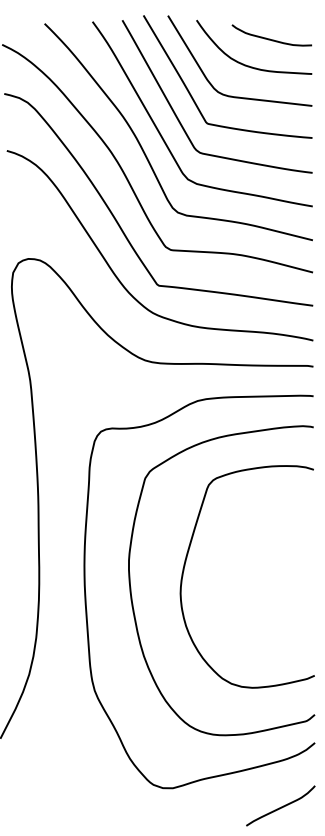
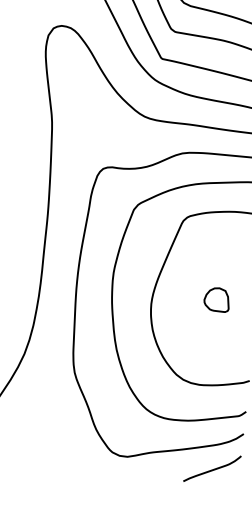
part: (261, 578) -> (216, 299), added
curve: (281, 806) -> (212, 469), moved

